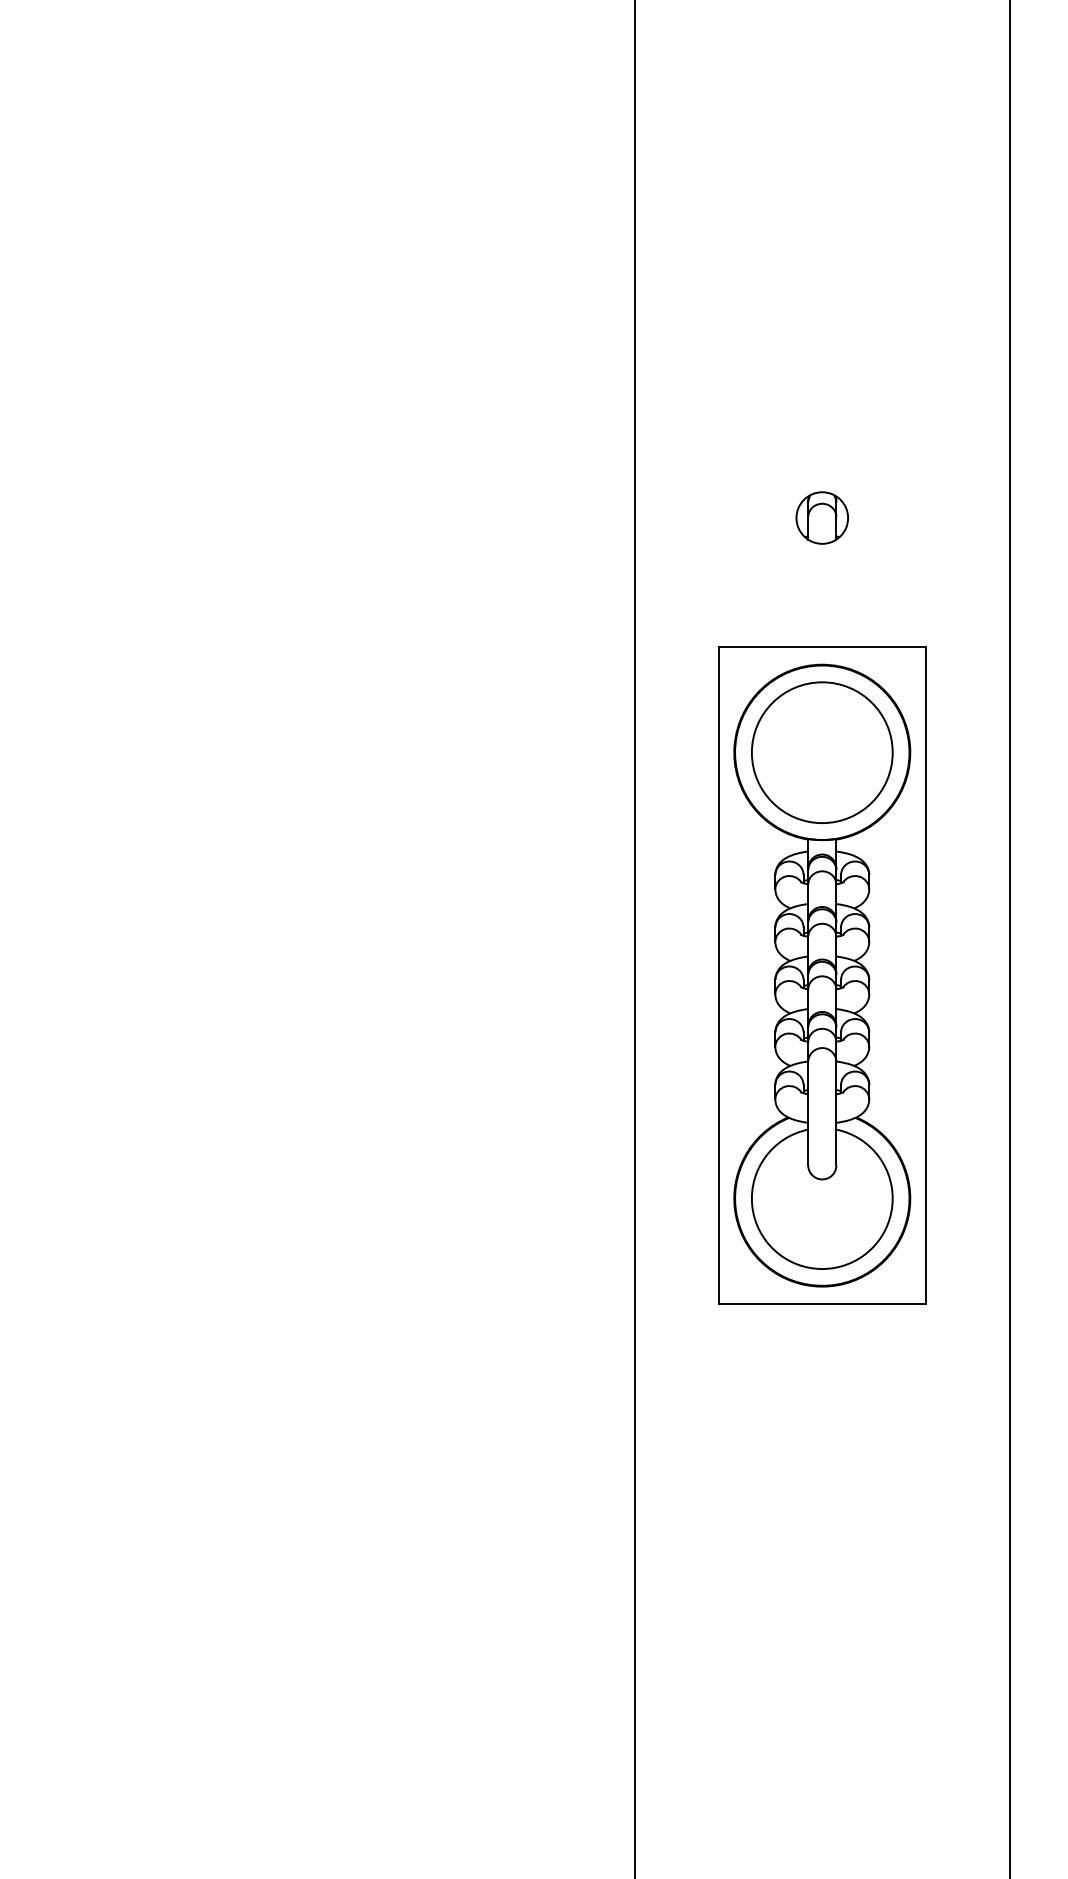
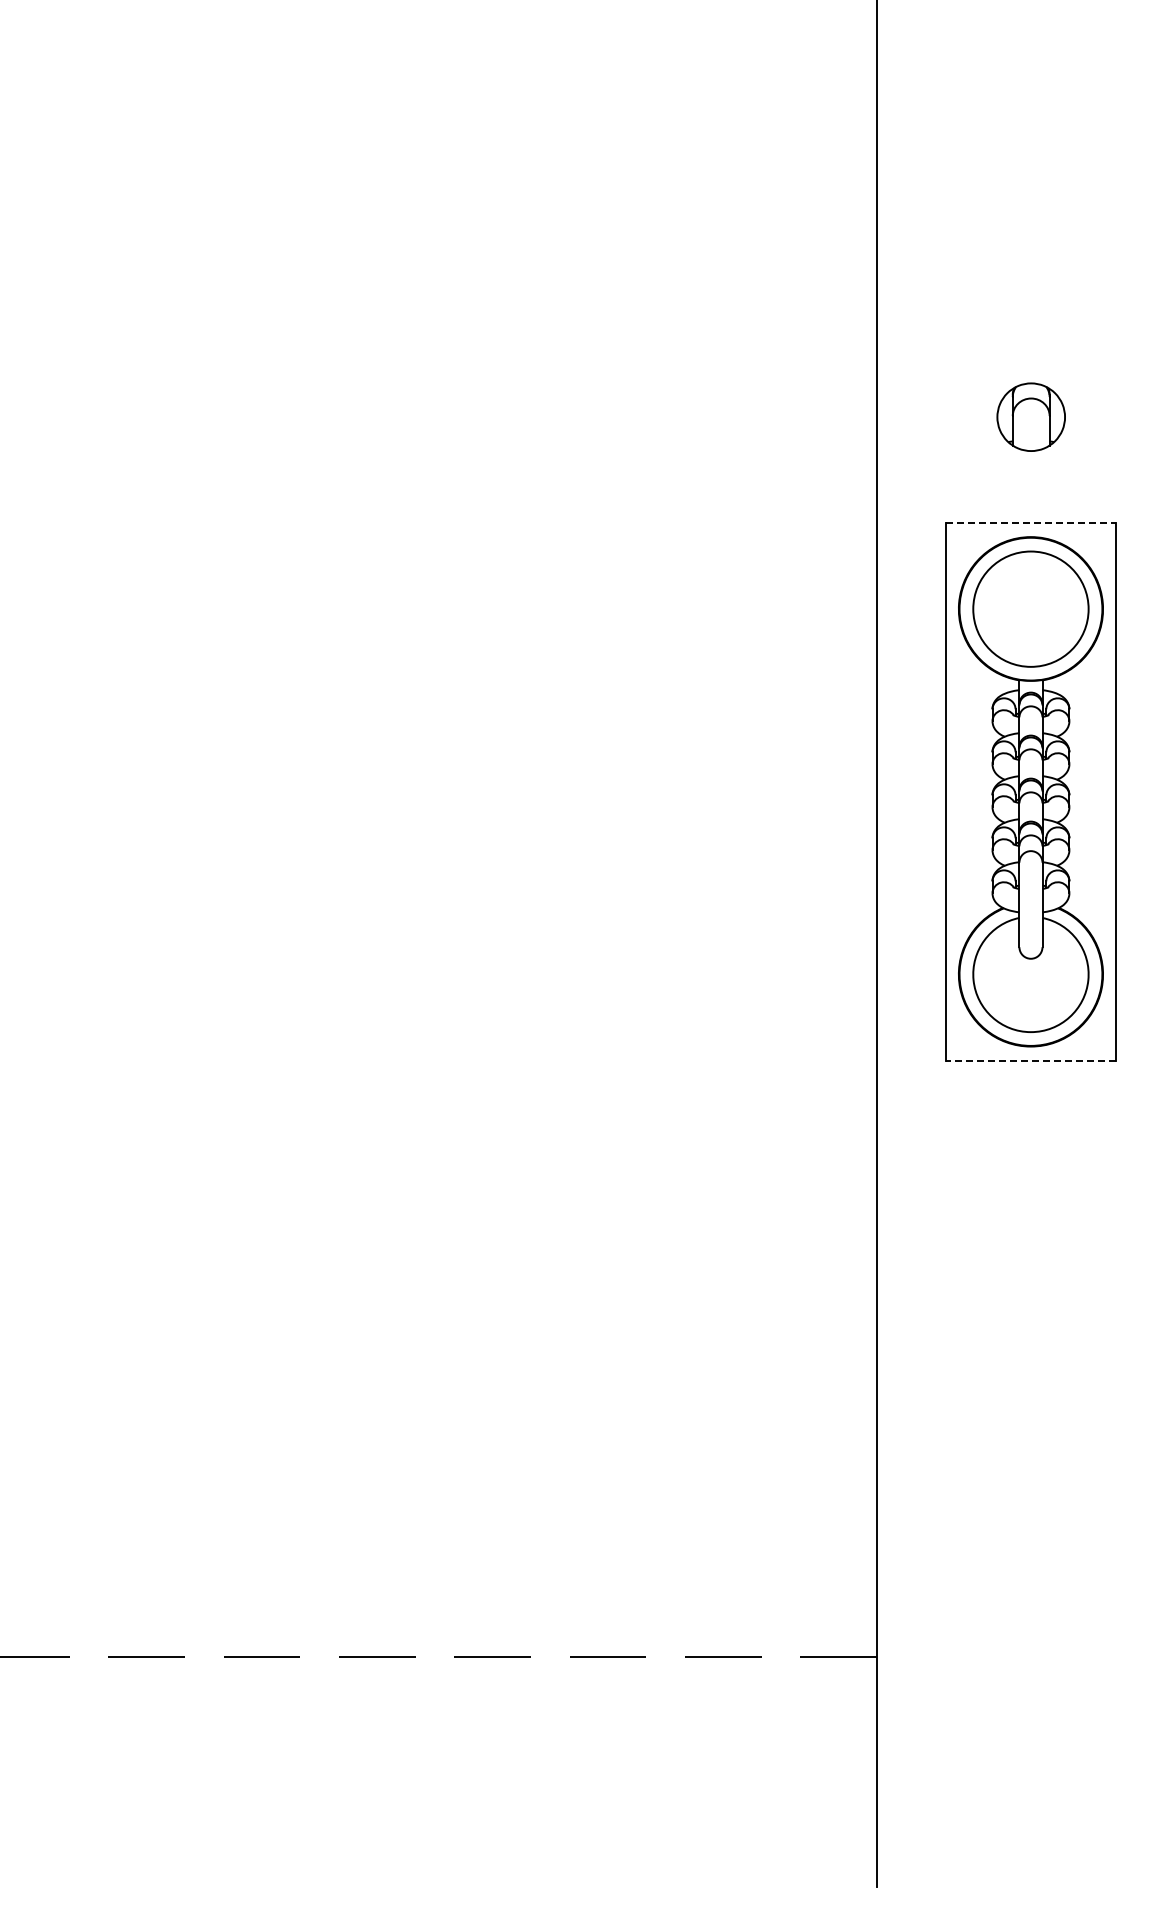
part: (821, 517) -> (1030, 416), size x1.6
line: (821, 646) -> (1030, 522), solid -> dashed
line: (821, 1303) -> (1030, 1060), solid -> dashed

